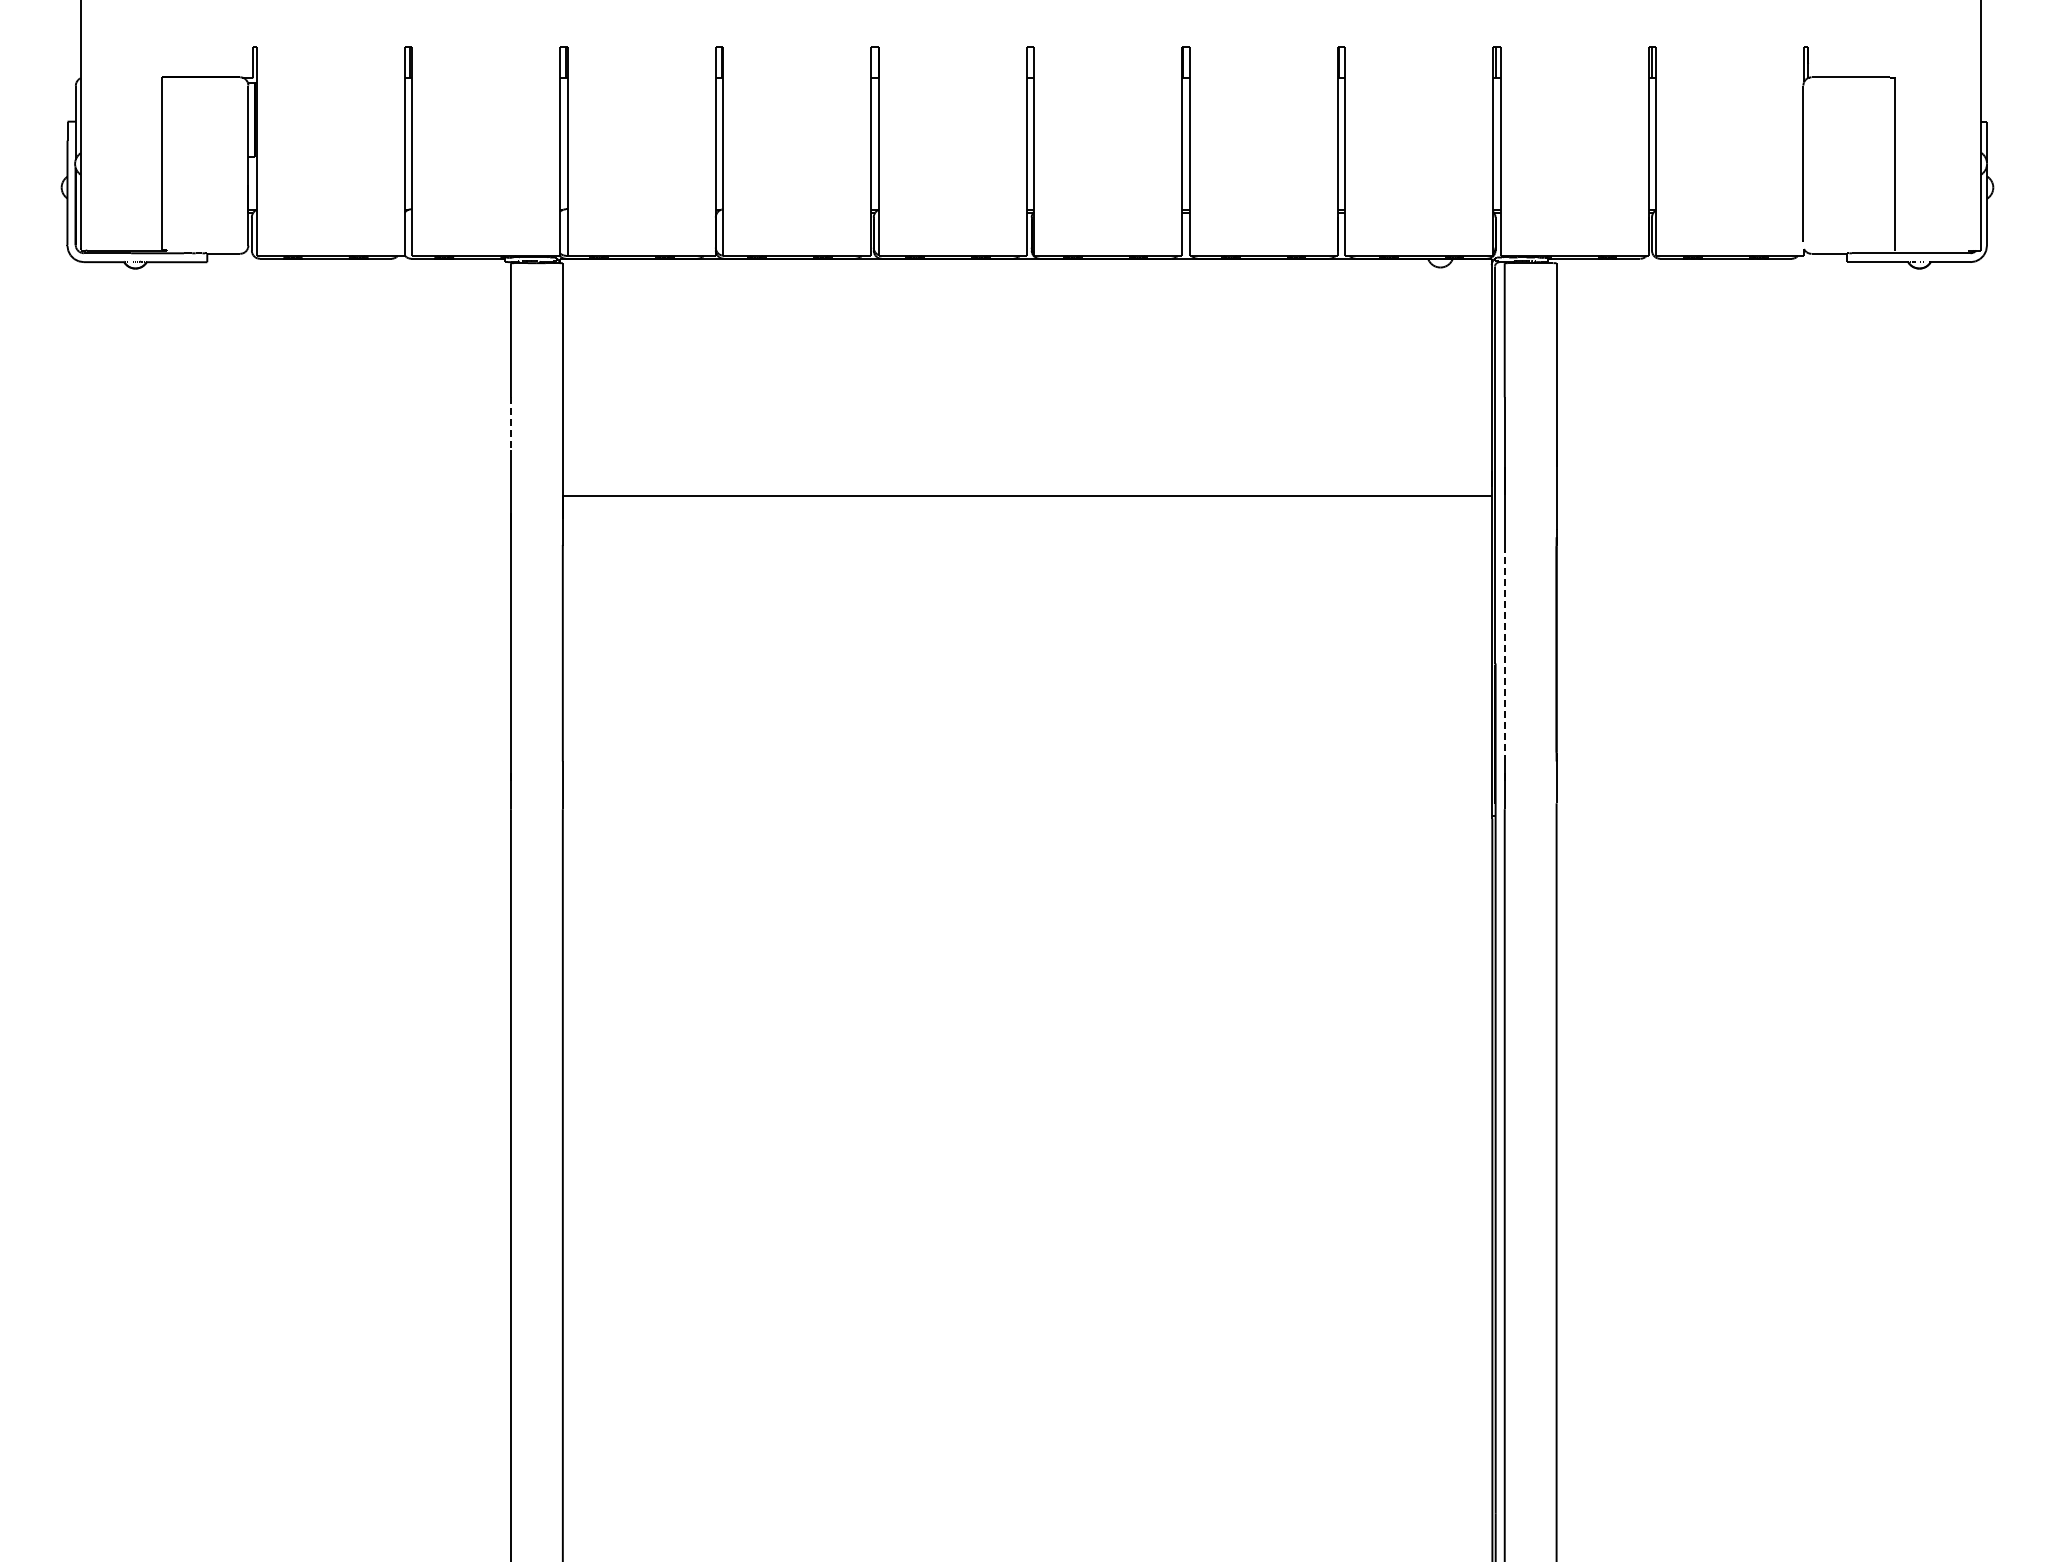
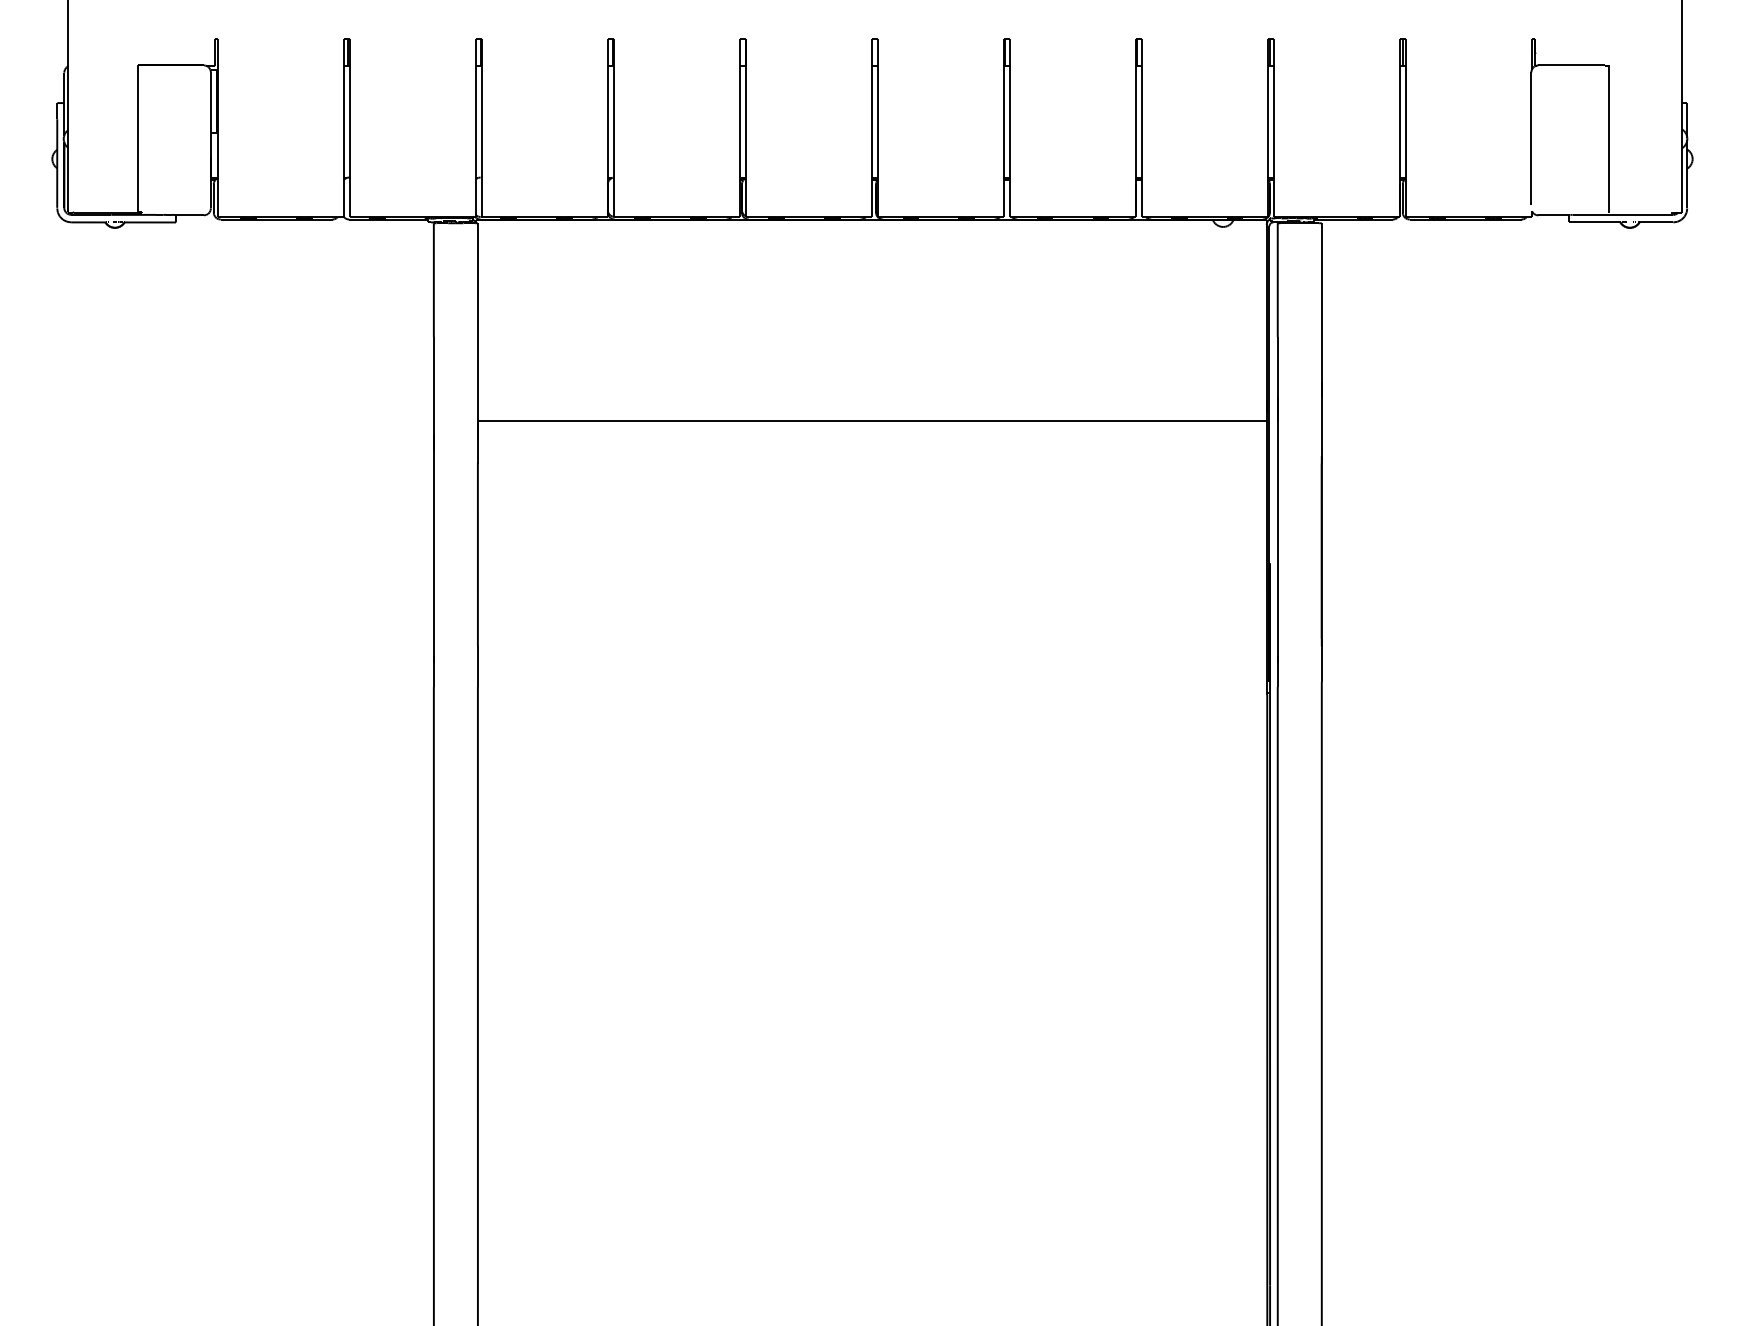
line: (510, 423) -> (433, 359), dashed -> solid
line: (1504, 653) -> (1277, 554), dashed -> solid

